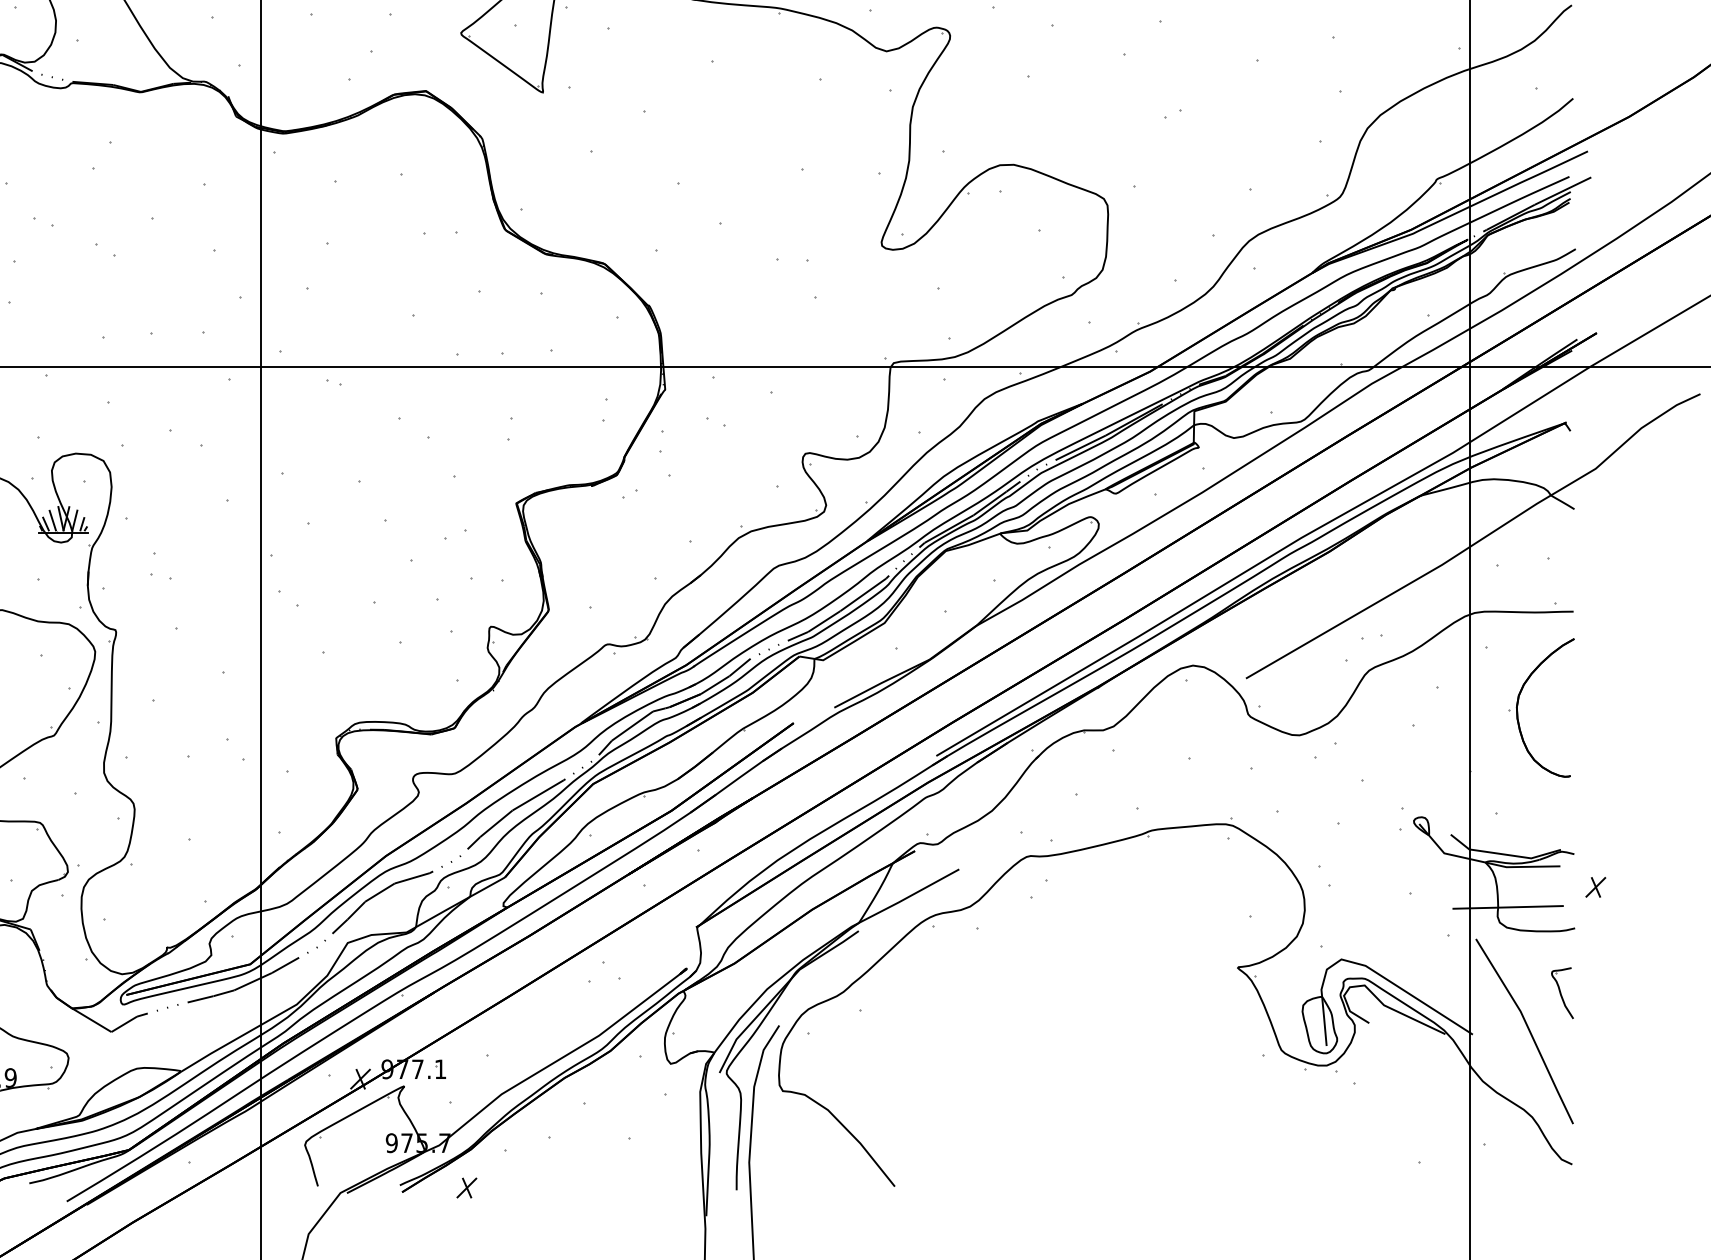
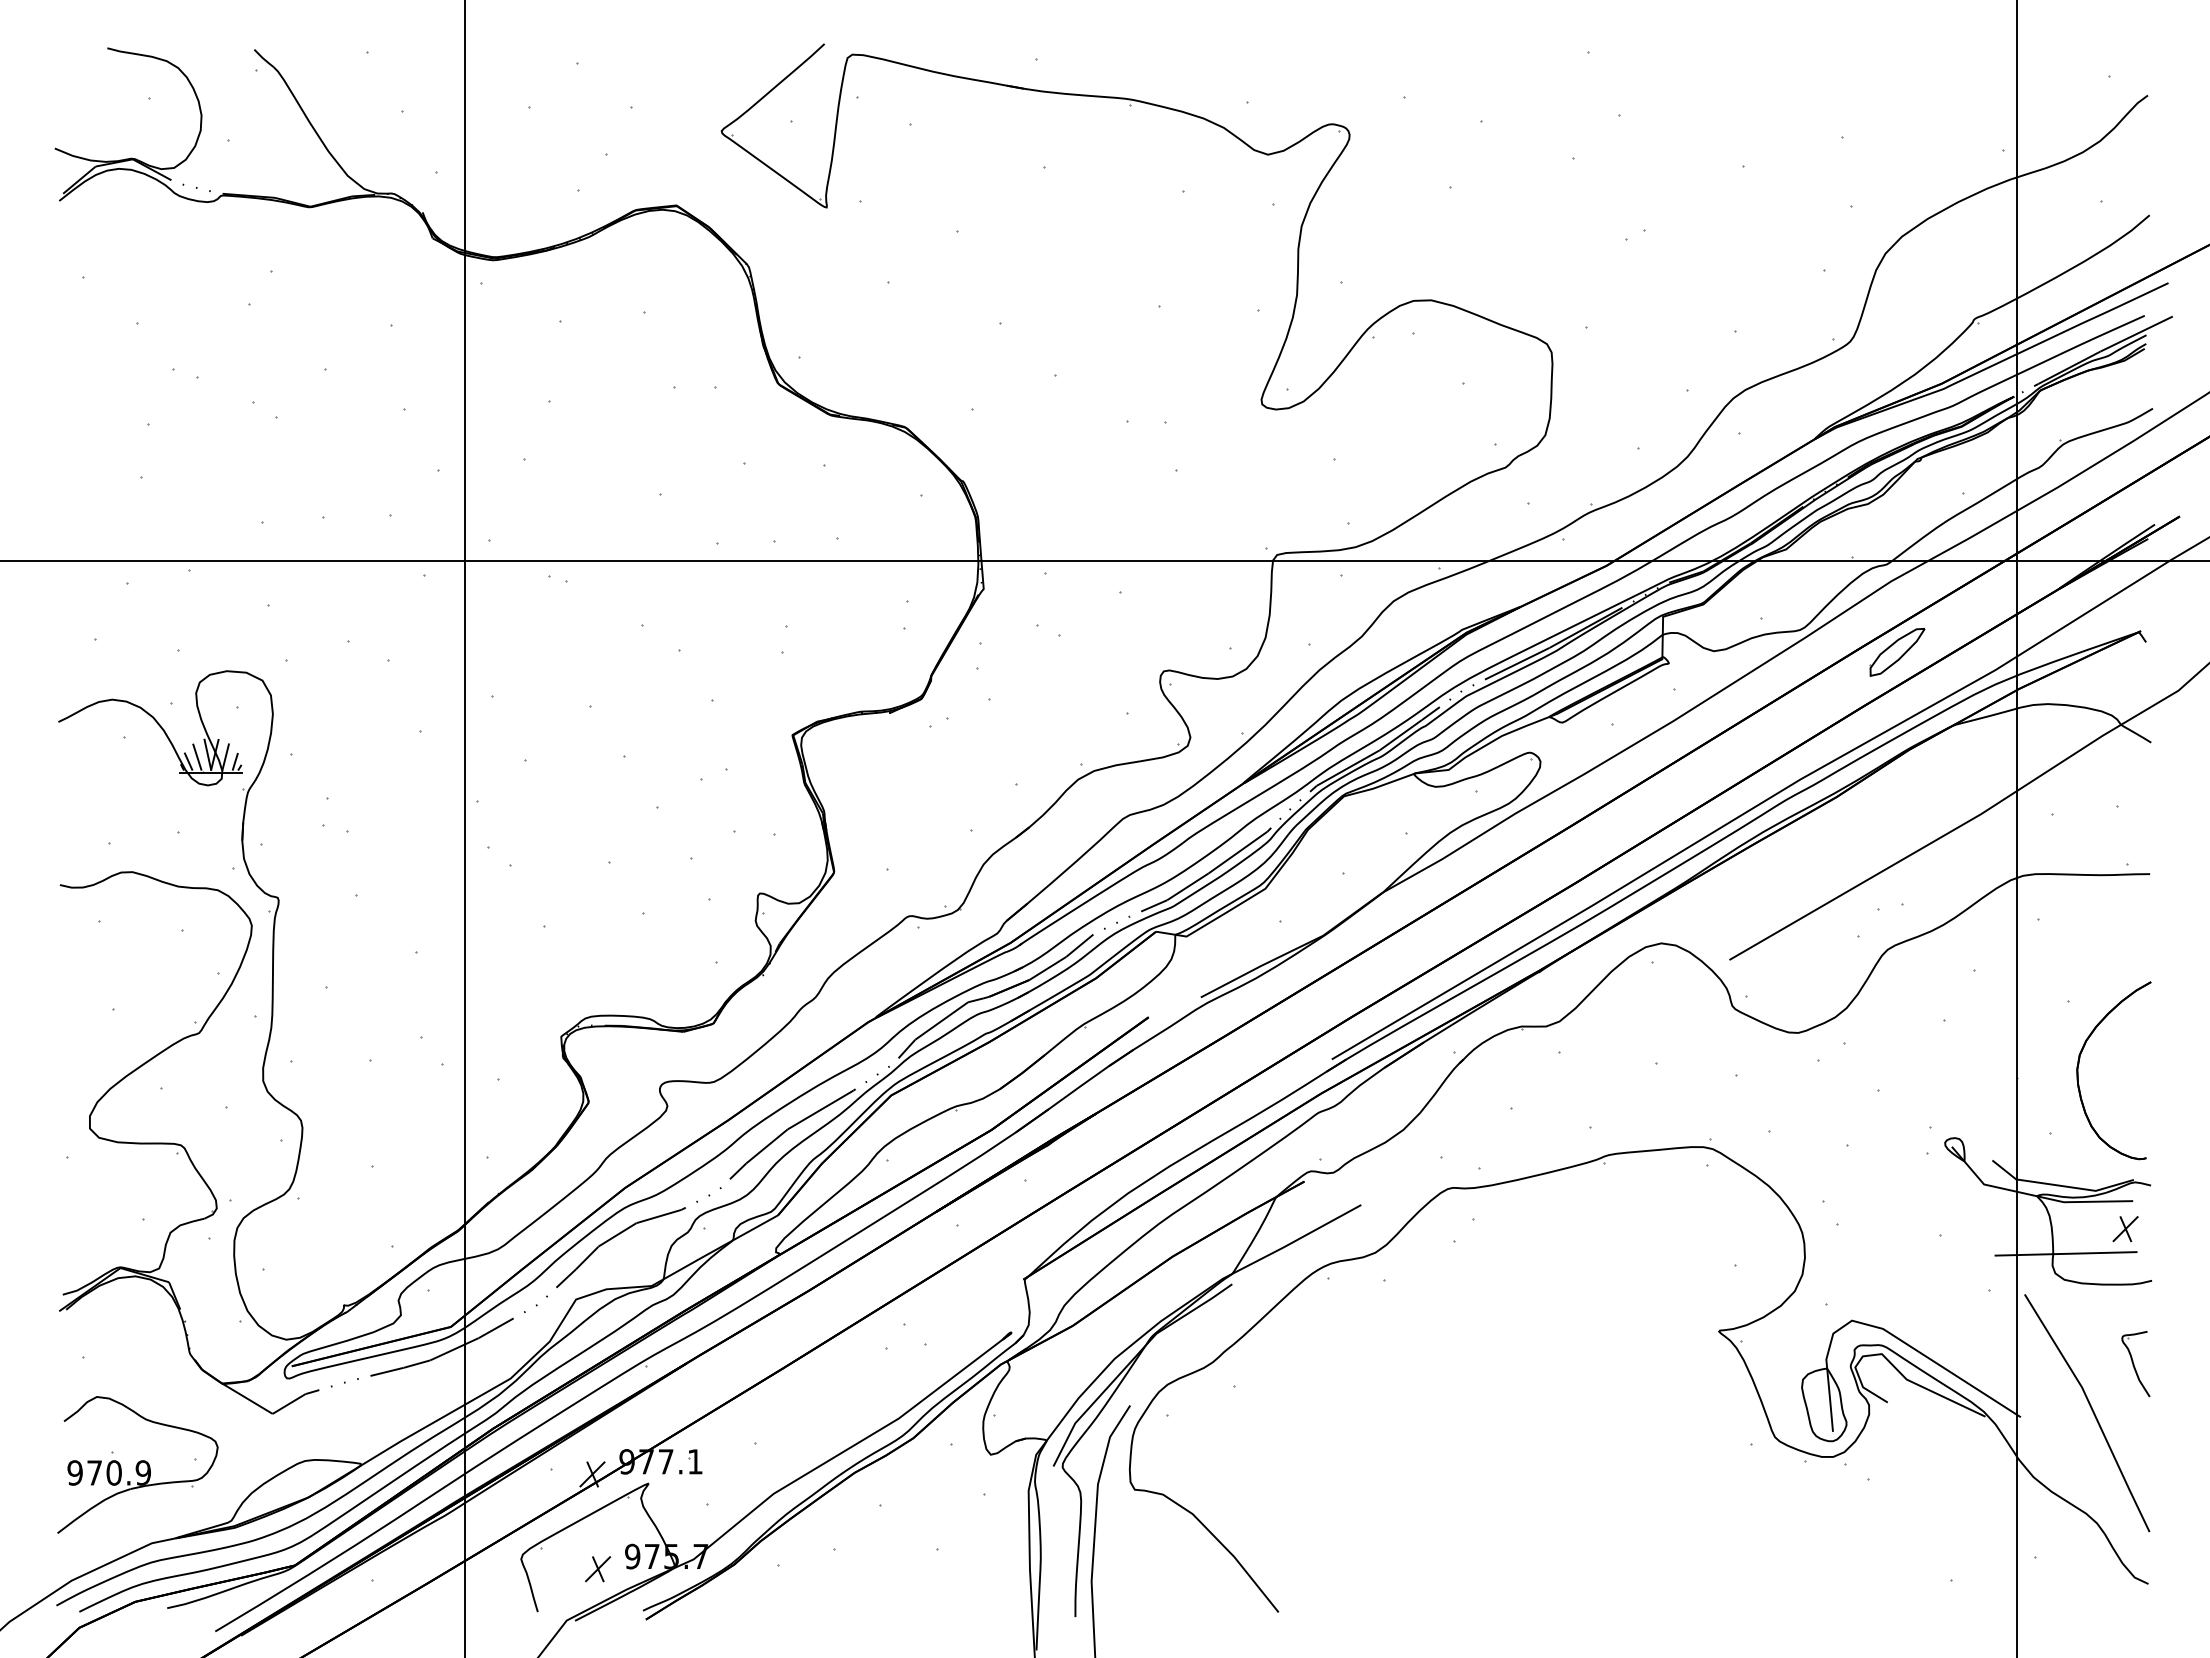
part: (1376, 439) -> (1897, 652), added
part: (1518, 703) -> (2079, 1064), moved
part: (1595, 887) -> (2125, 1229), moved
part: (467, 1188) -> (598, 1569), moved

